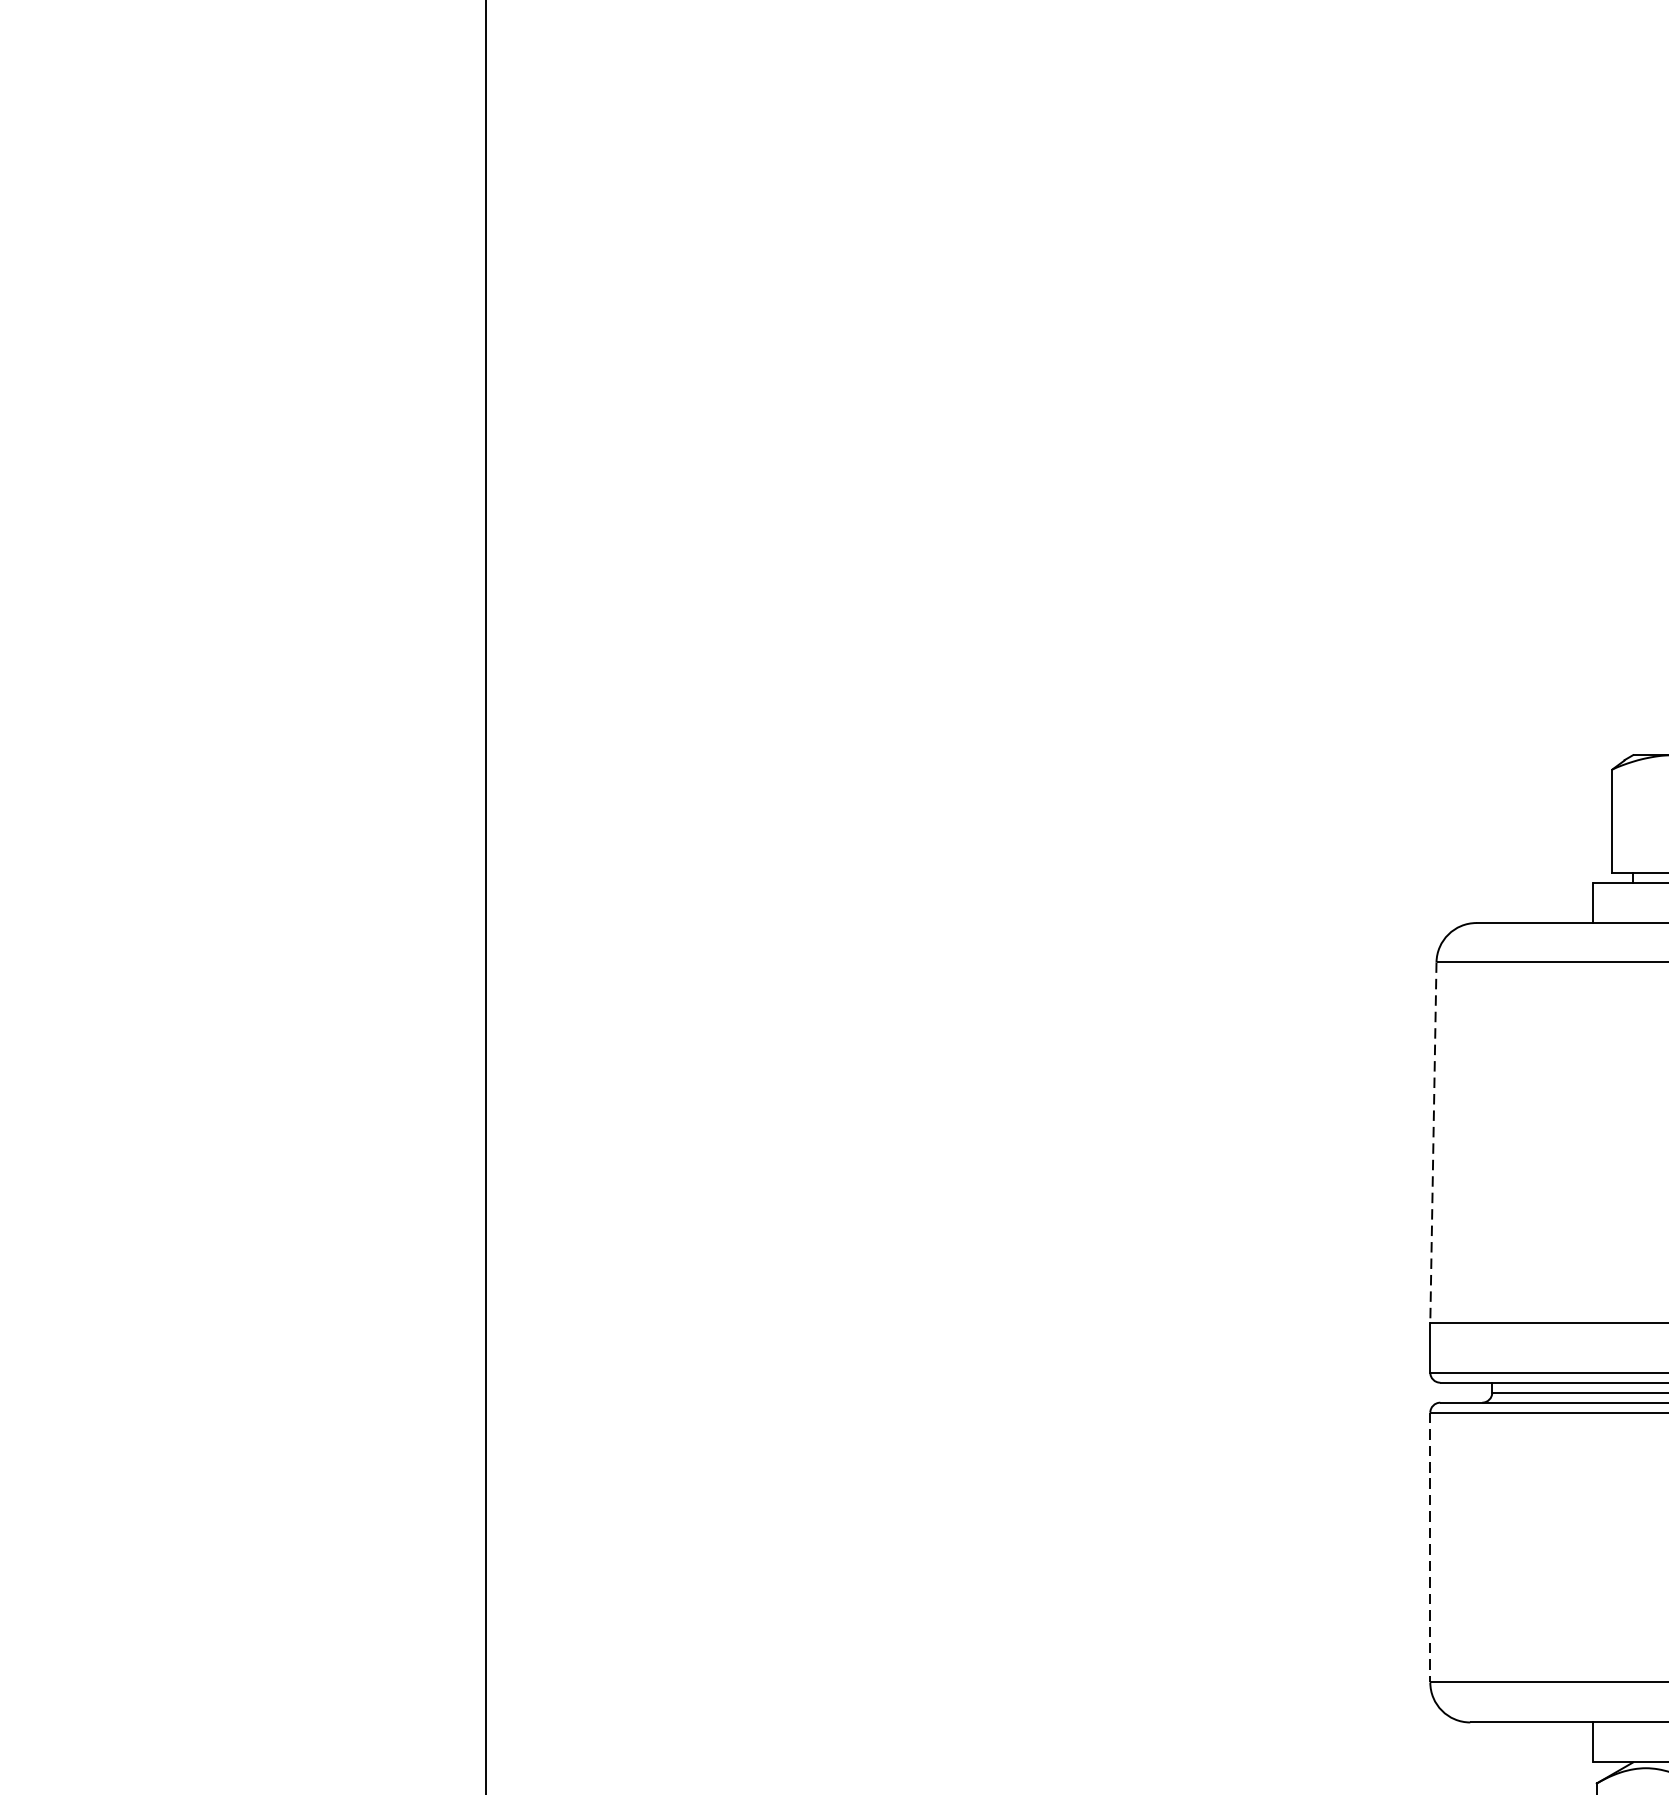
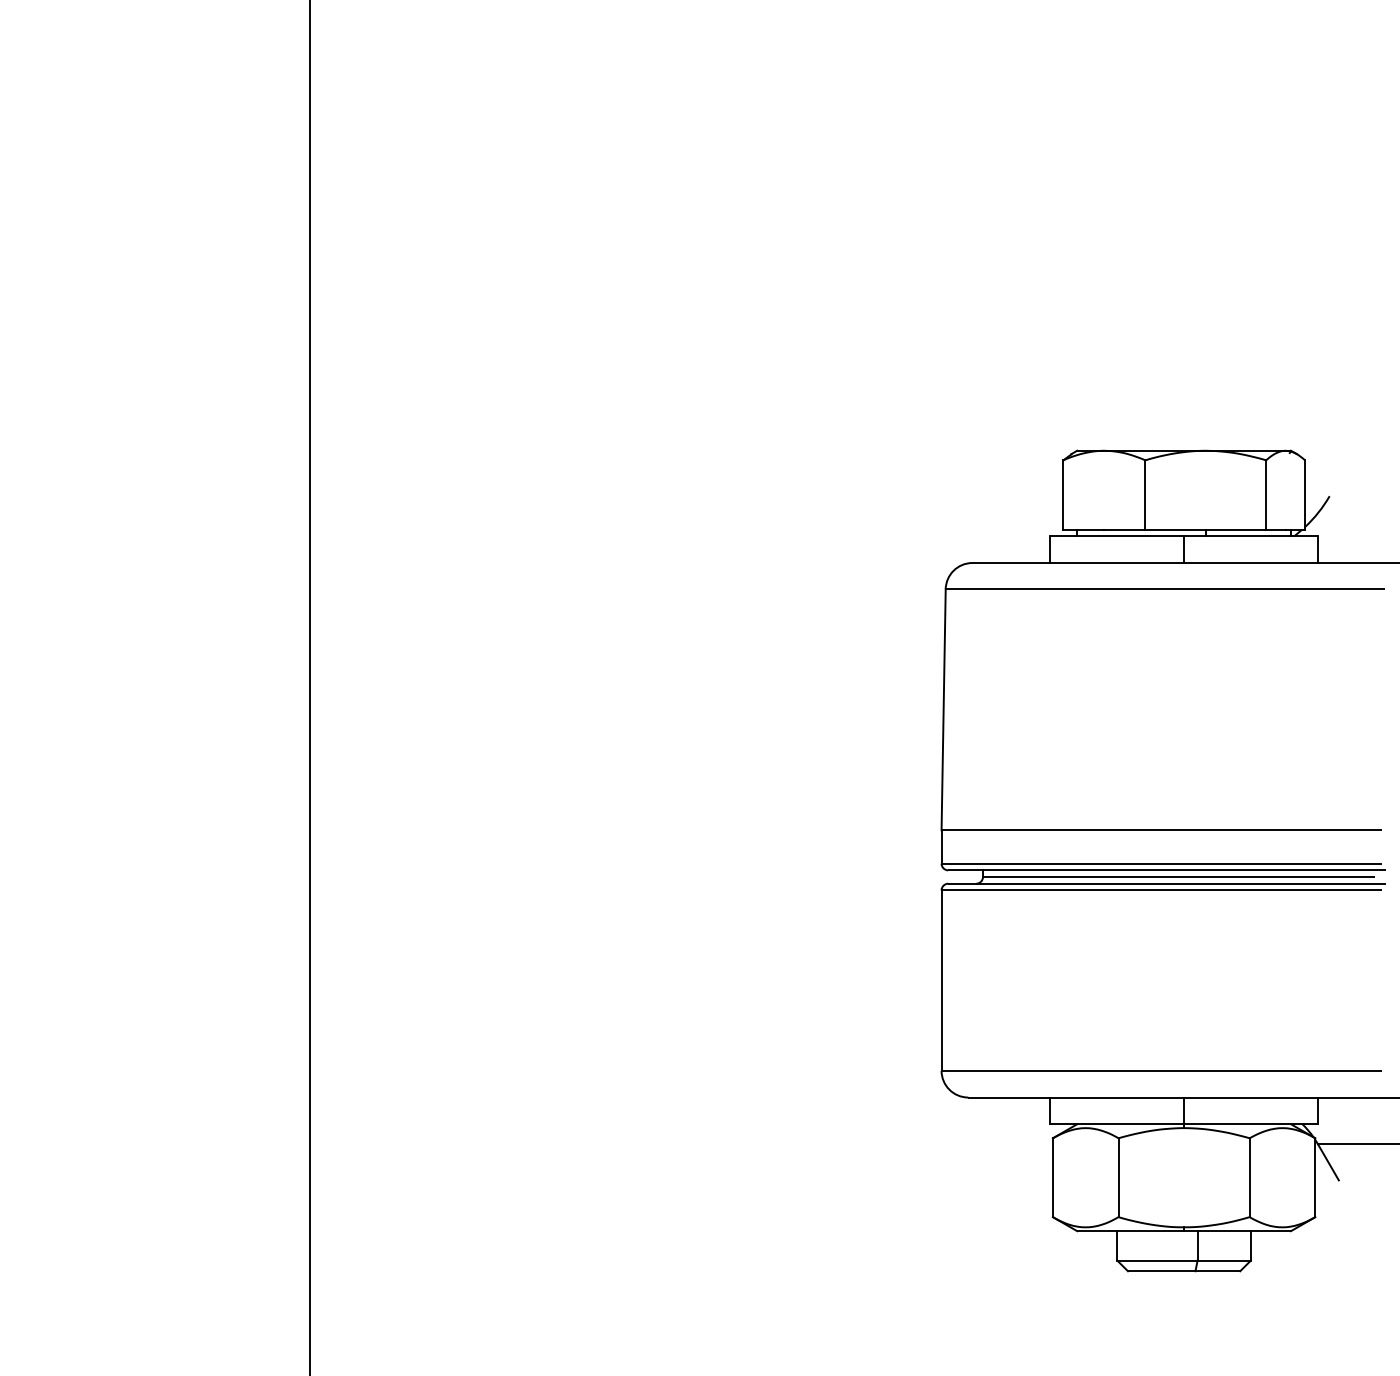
line: (1433, 1143) -> (943, 710), dashed -> solid
line: (1430, 1548) -> (941, 981), dashed -> solid

